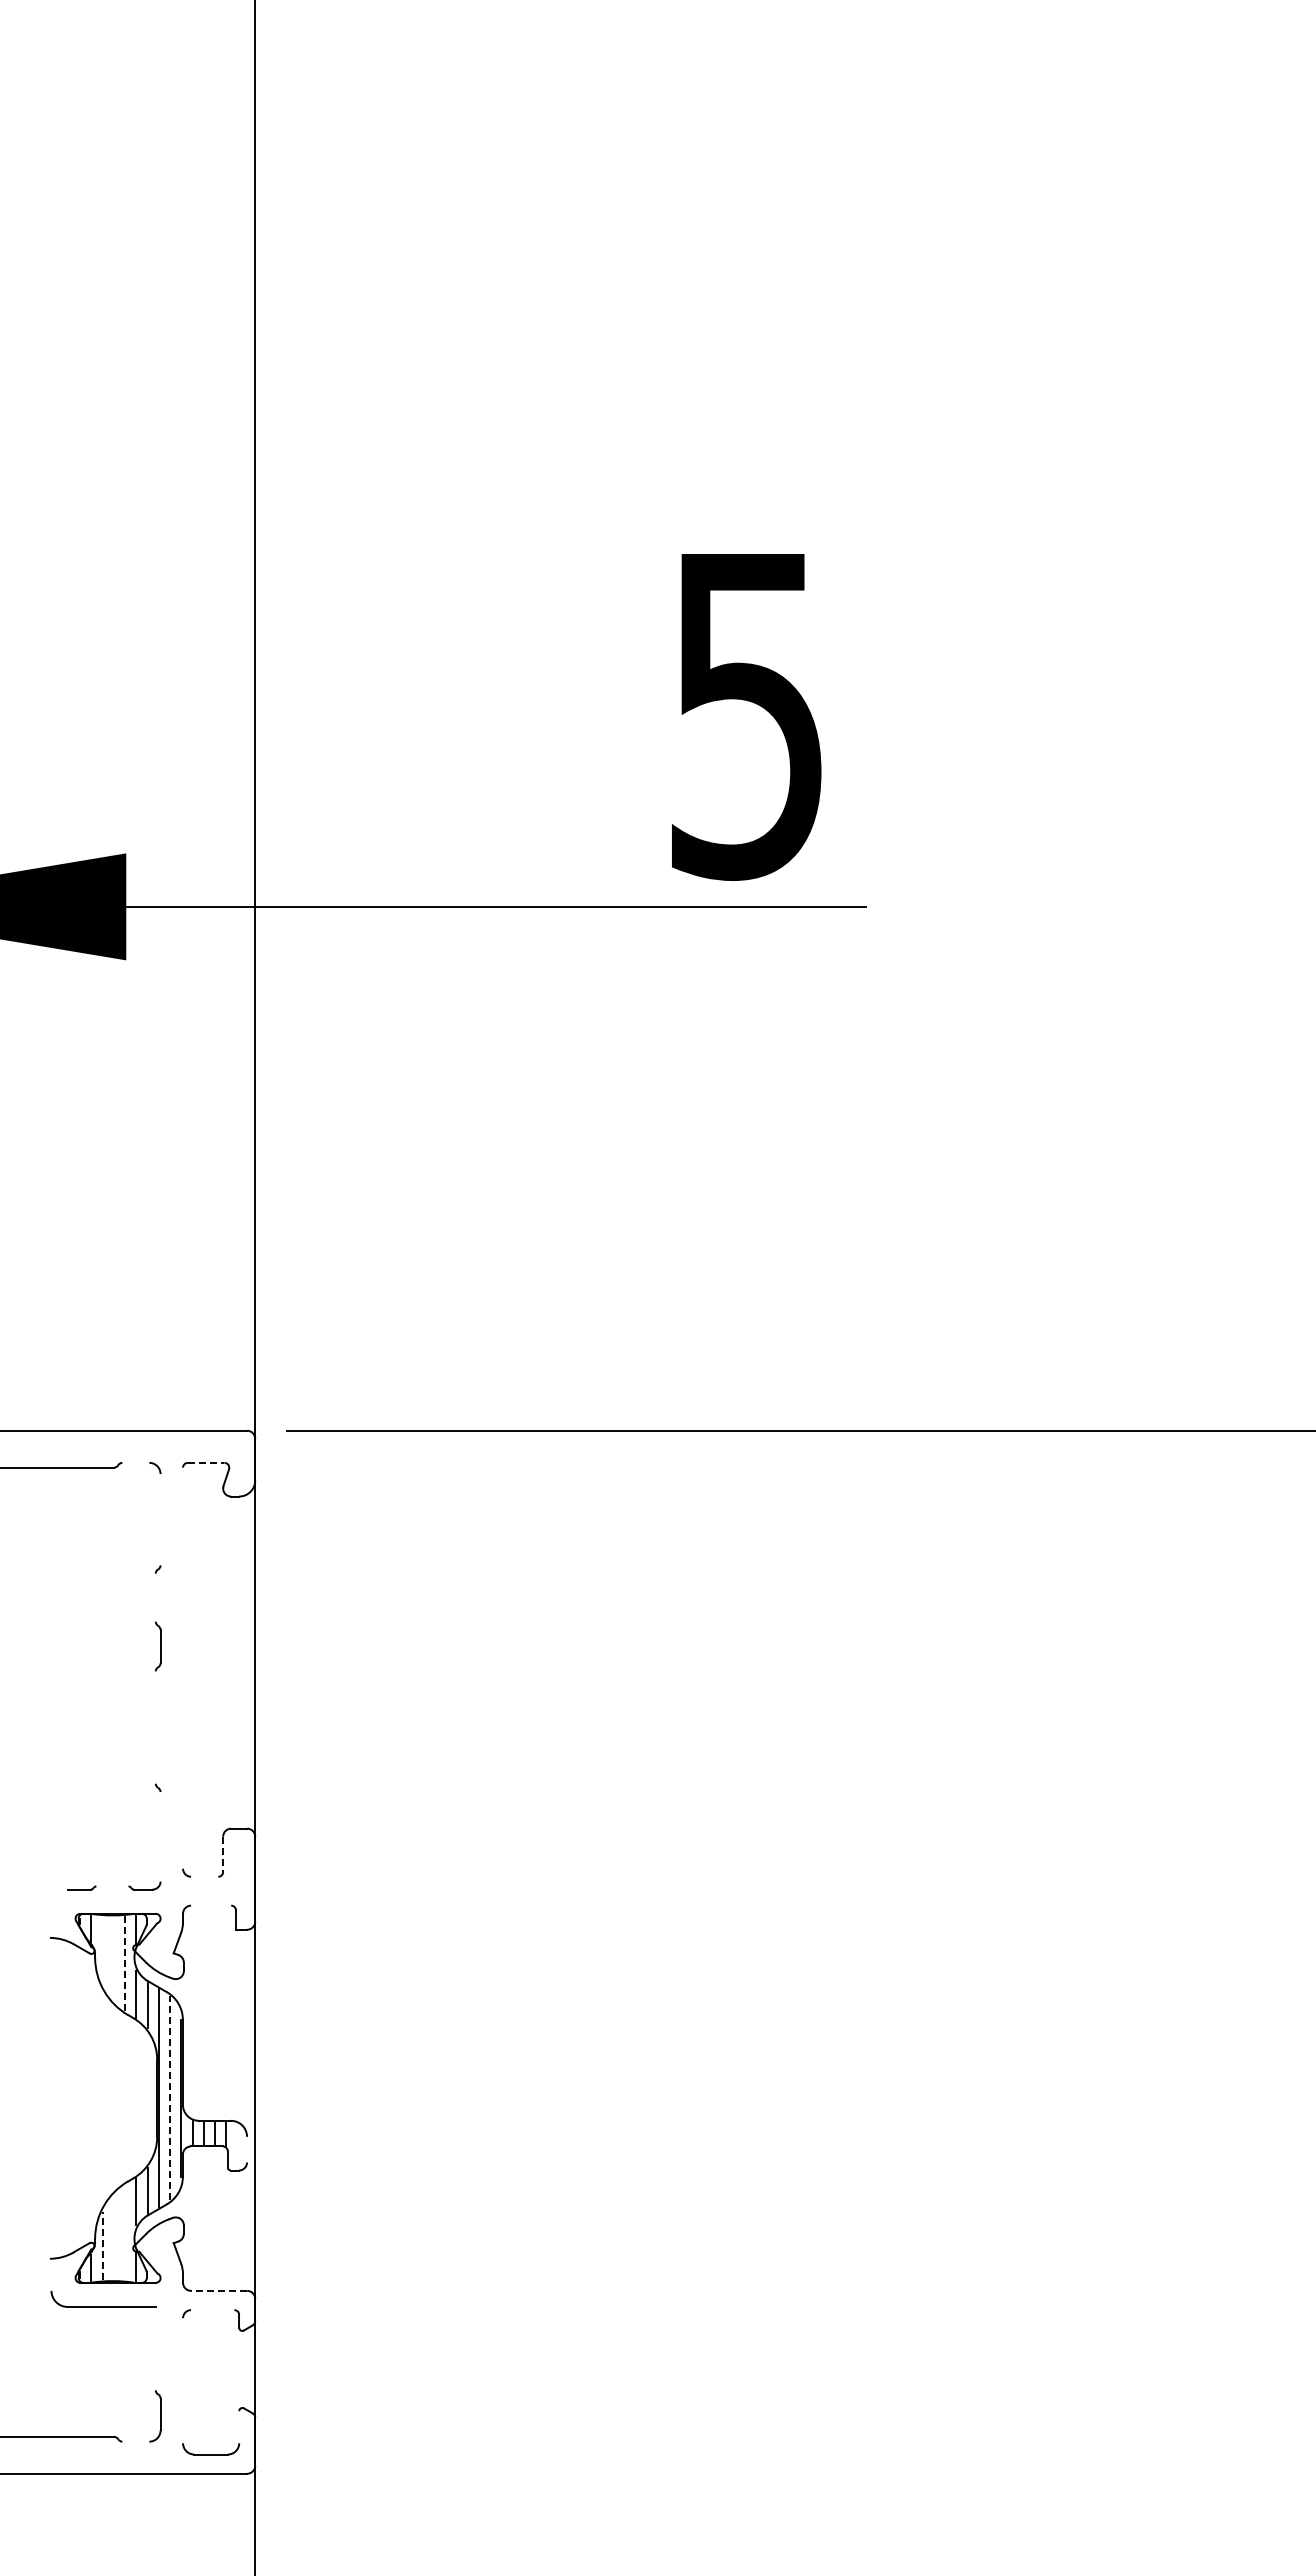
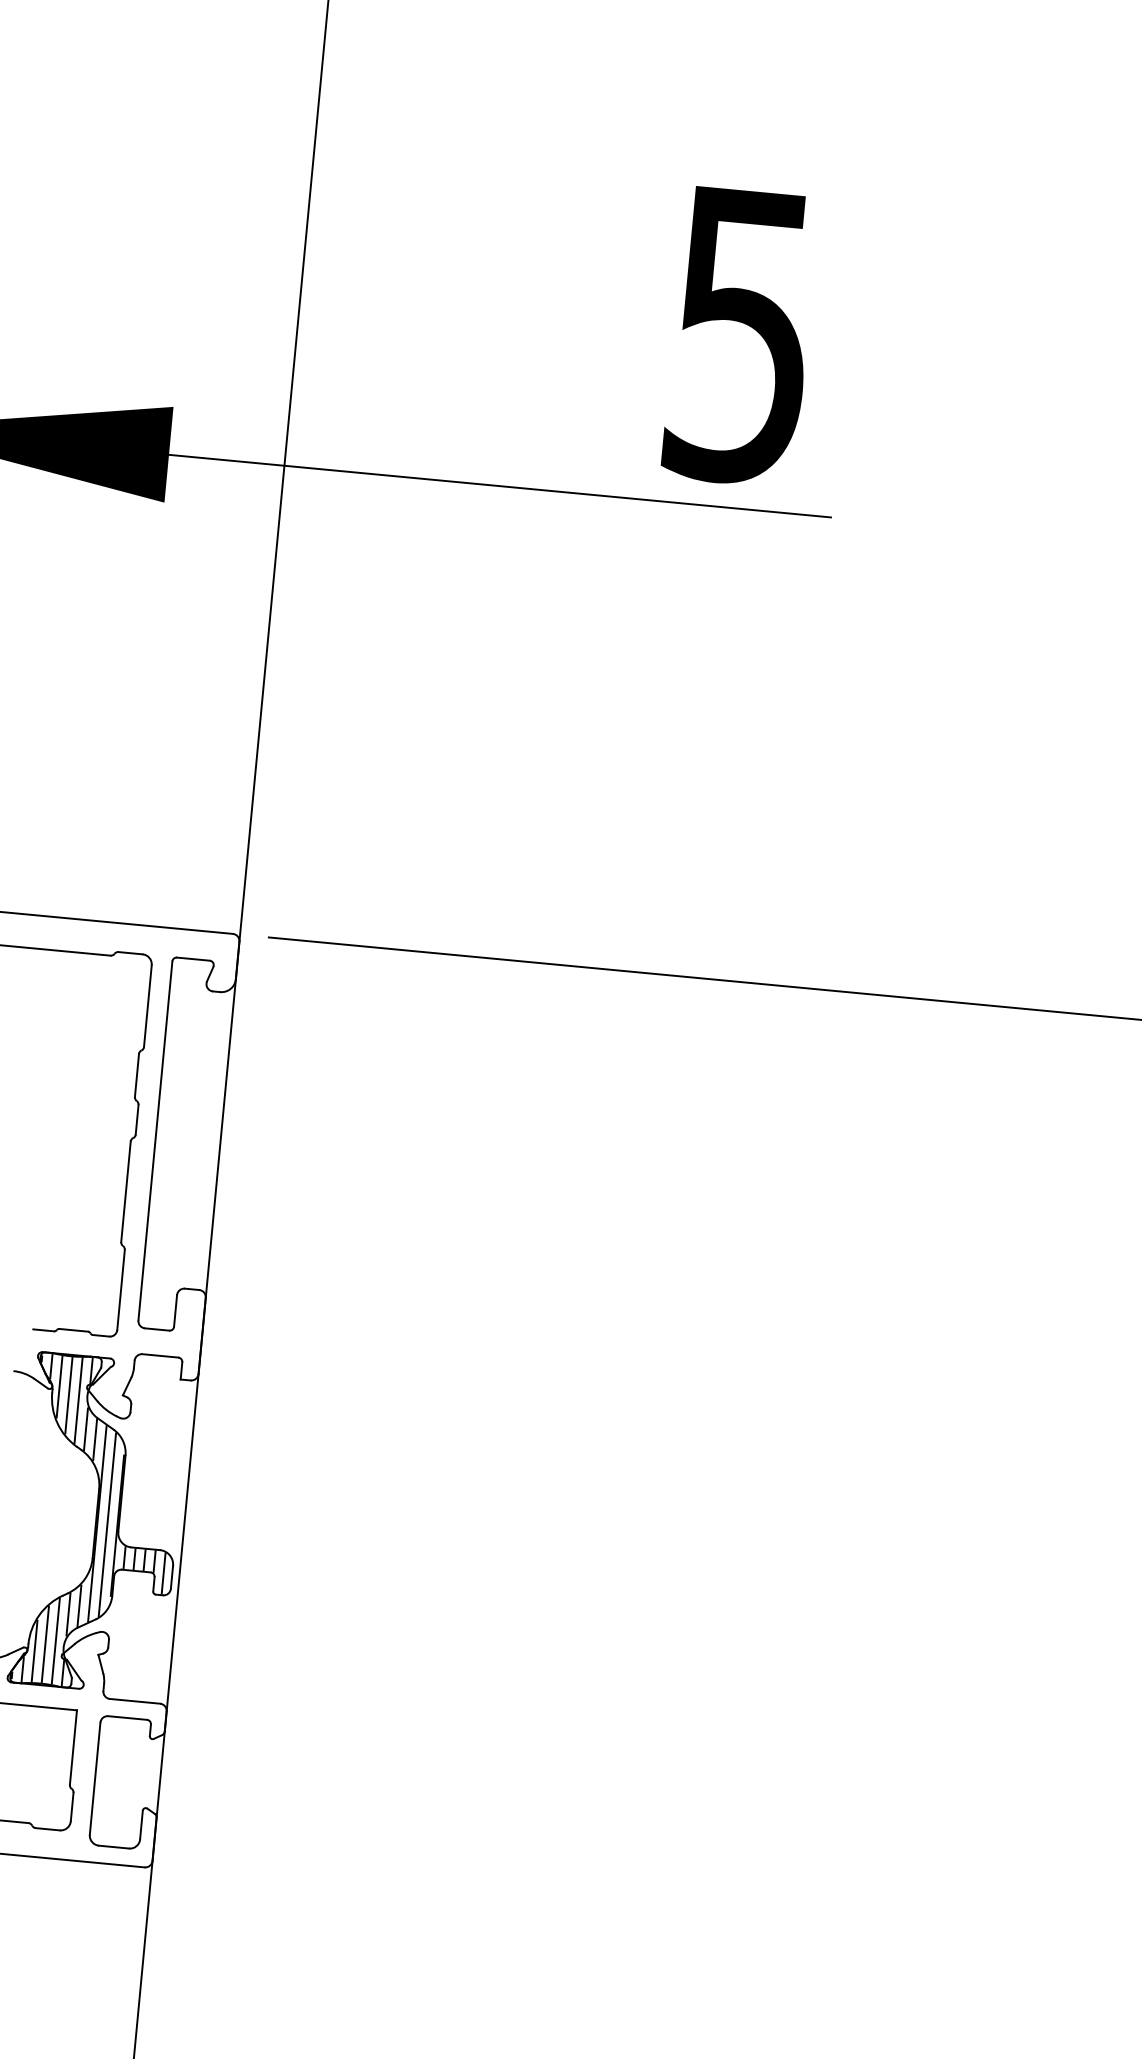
line: (135, 1462) -> (130, 952), added
line: (206, 1462) -> (193, 958), dashed -> solid
line: (160, 1519) -> (147, 1005), added
line: (155, 1597) -> (136, 1075), added
line: (183, 1667) -> (155, 1140), added
line: (155, 1727) -> (125, 1191), added
line: (160, 1836) -> (120, 1289), added
line: (223, 1854) -> (175, 1311), dashed -> solid
line: (204, 1876) -> (156, 1329), added
line: (112, 1886) -> (73, 1330), added
line: (211, 1905) -> (160, 1355), added
line: (102, 1950) -> (59, 1386), added
line: (113, 1958) -> (68, 1394), added
line: (125, 1963) -> (78, 1400), dashed -> solid
line: (170, 2098) -> (107, 1525), dashed -> solid
line: (237, 2145) -> (163, 1572), added
line: (247, 2149) -> (172, 1577), added
line: (125, 2232) -> (56, 1641), added
line: (113, 2236) -> (45, 1643), added
line: (102, 2245) -> (34, 1650), dashed -> solid
line: (218, 2290) -> (134, 1700), dashed -> solid
line: (212, 2310) -> (127, 1718), added
line: (155, 2348) -> (73, 1747), added
line: (183, 2380) -> (95, 1778), added
line: (239, 2427) -> (141, 1825), added
line: (135, 2441) -> (47, 1829), added

